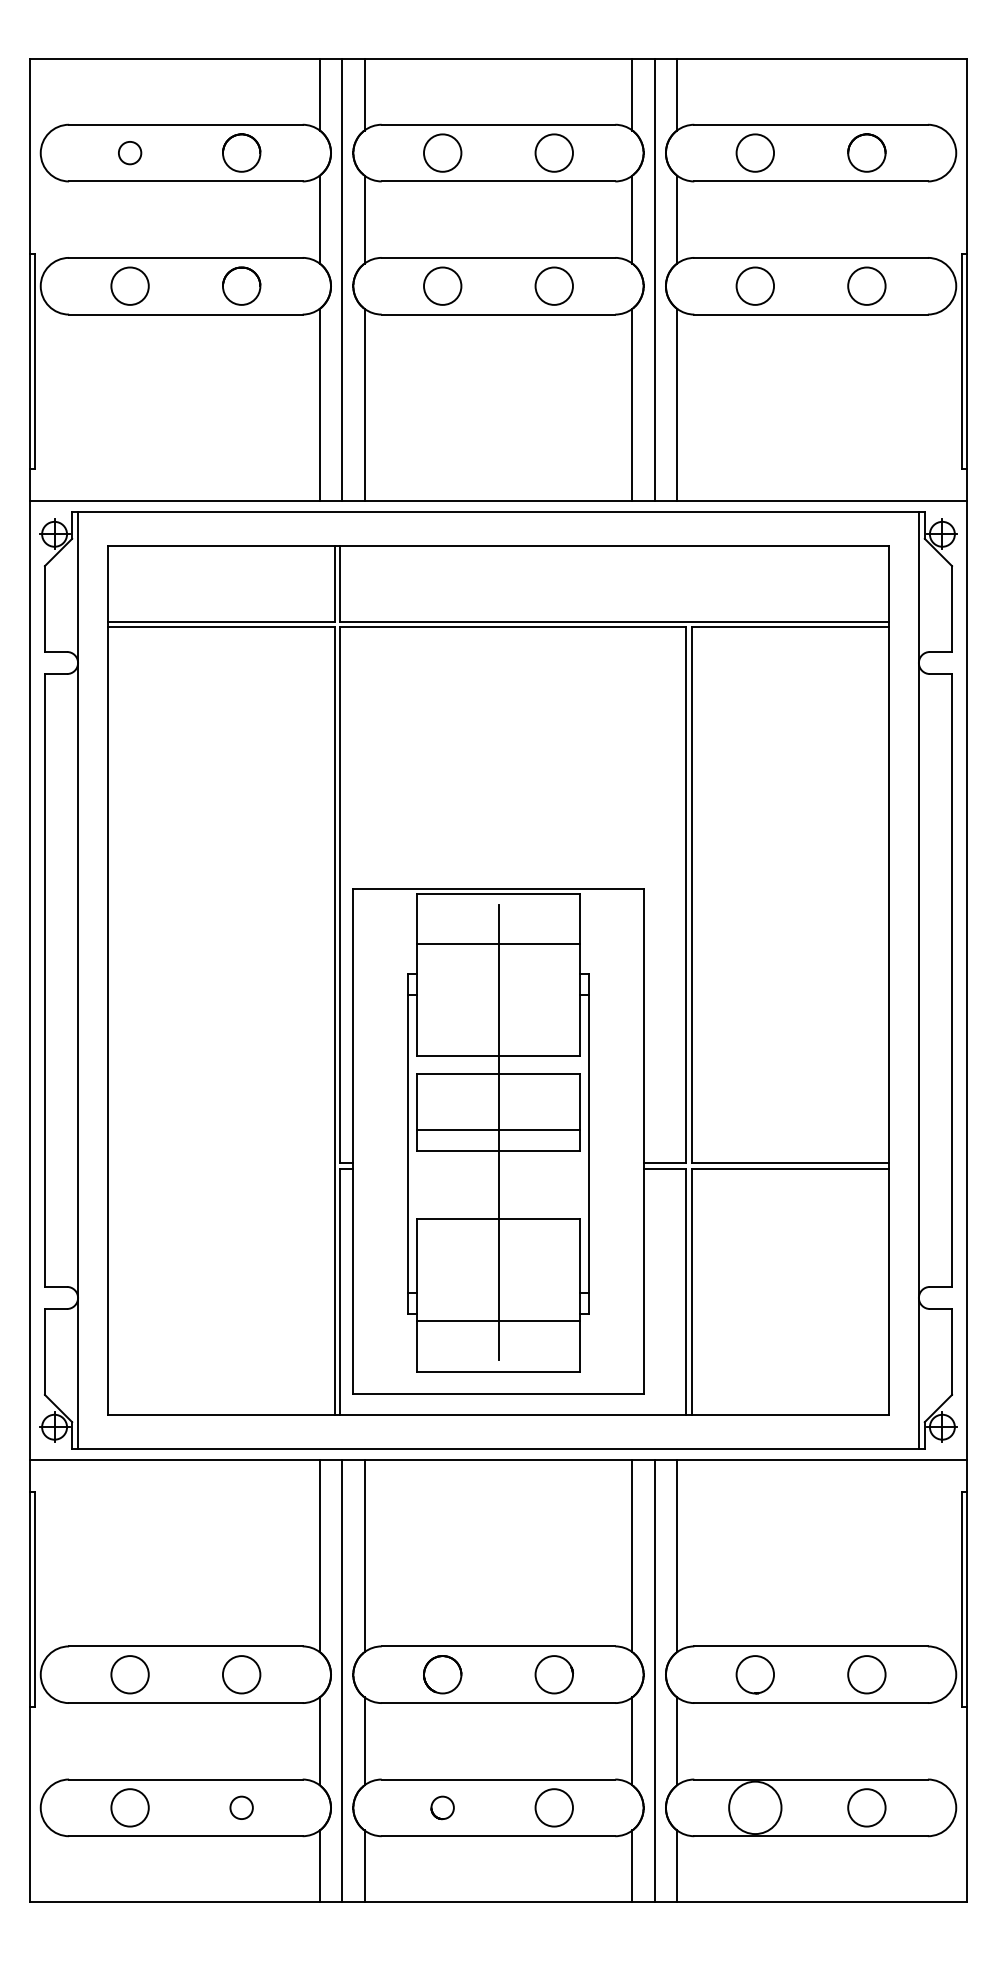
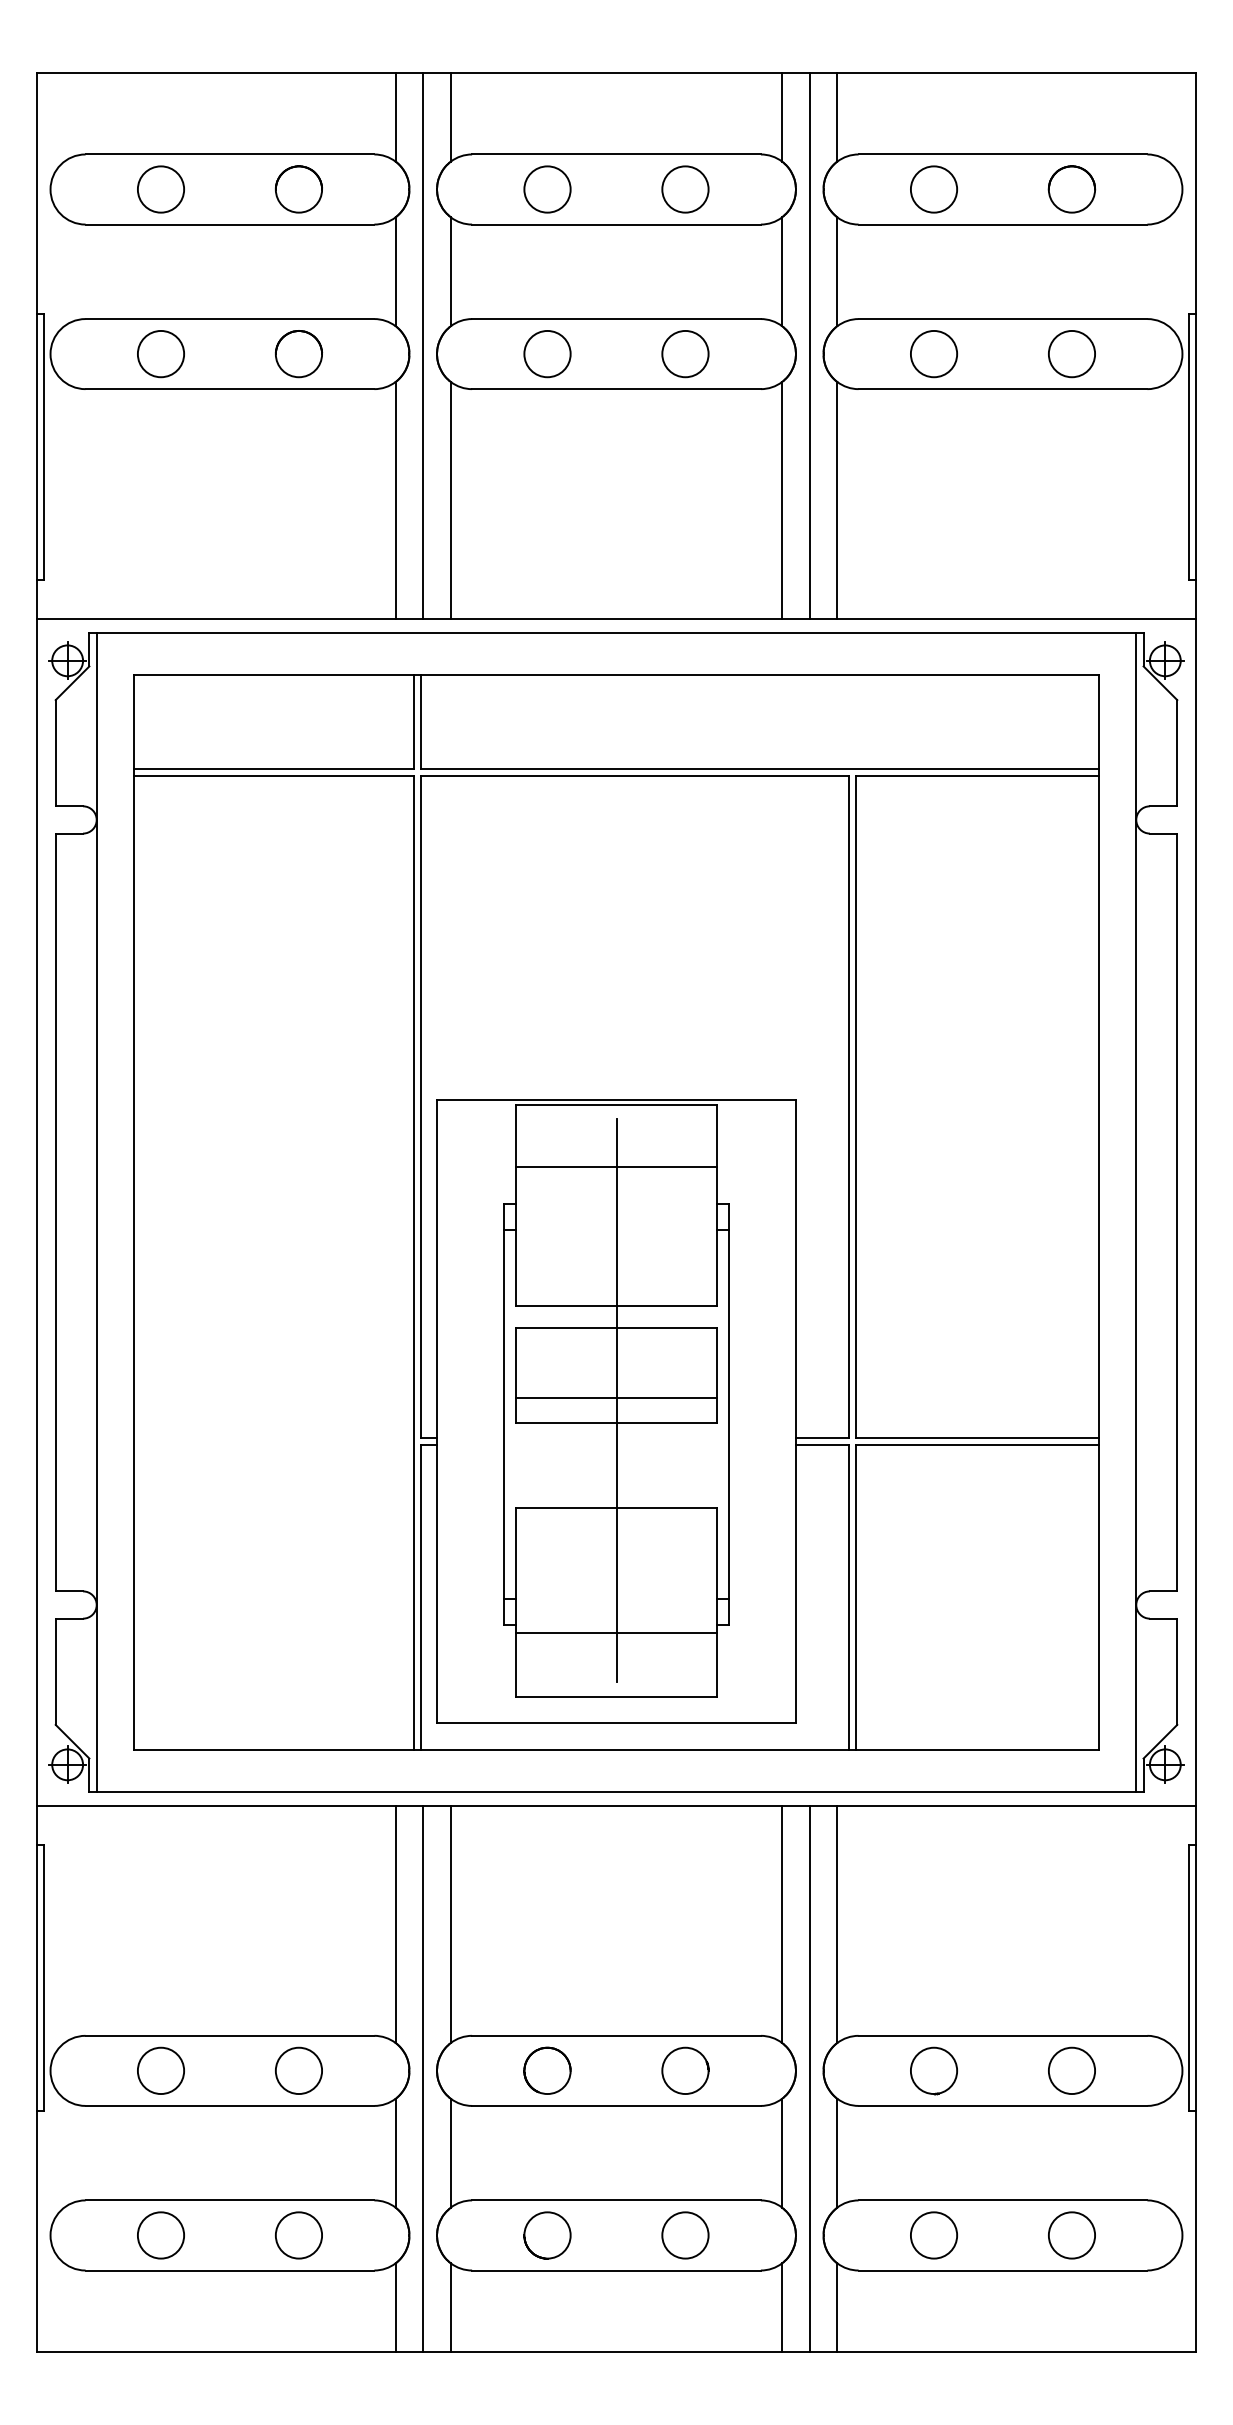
circle: (129, 153) -> (160, 189), size x1.67
circle: (241, 1807) -> (298, 2235), size x1.67
circle: (442, 1807) -> (547, 2235), size x1.67
circle: (754, 1807) -> (933, 2235), size x0.71

